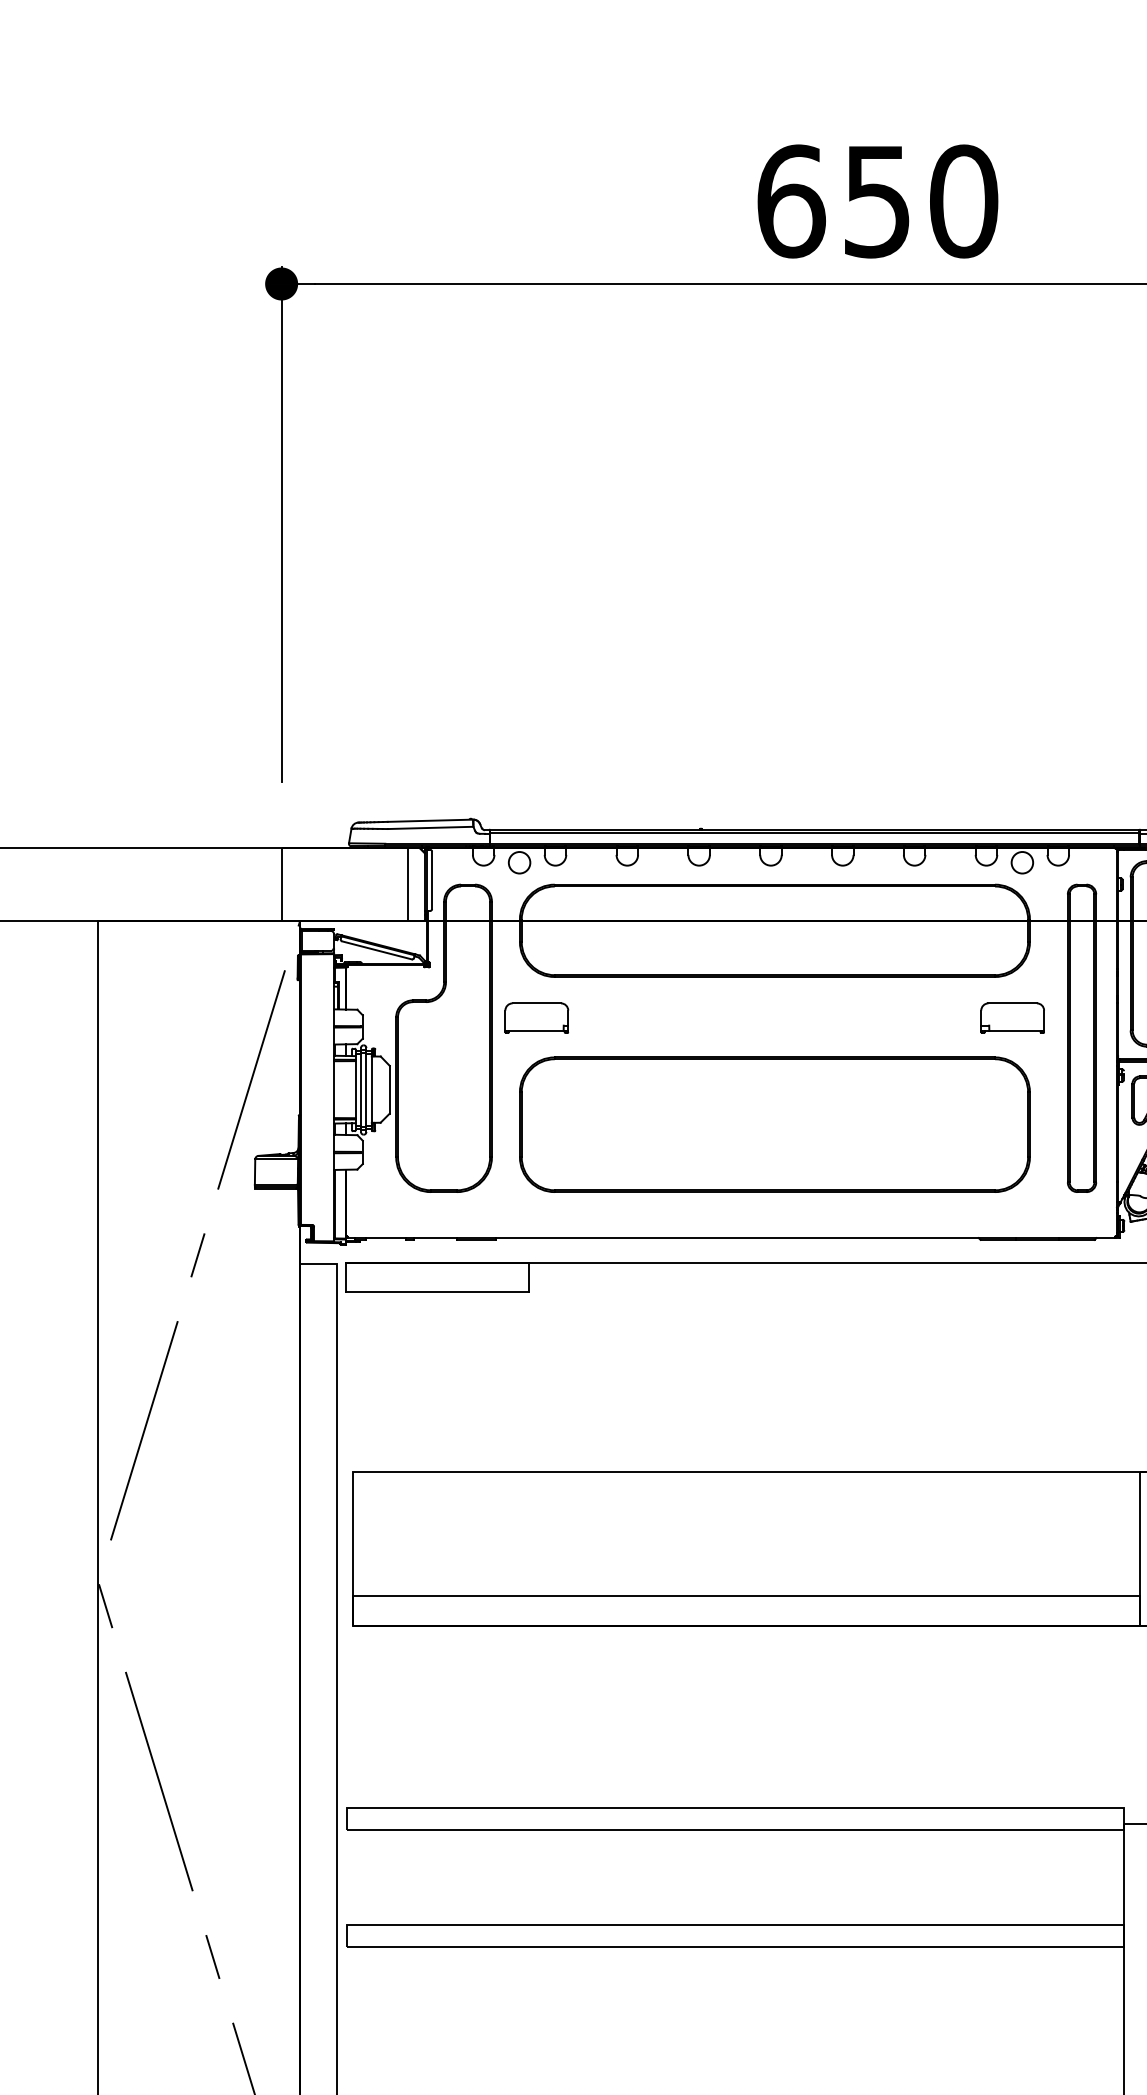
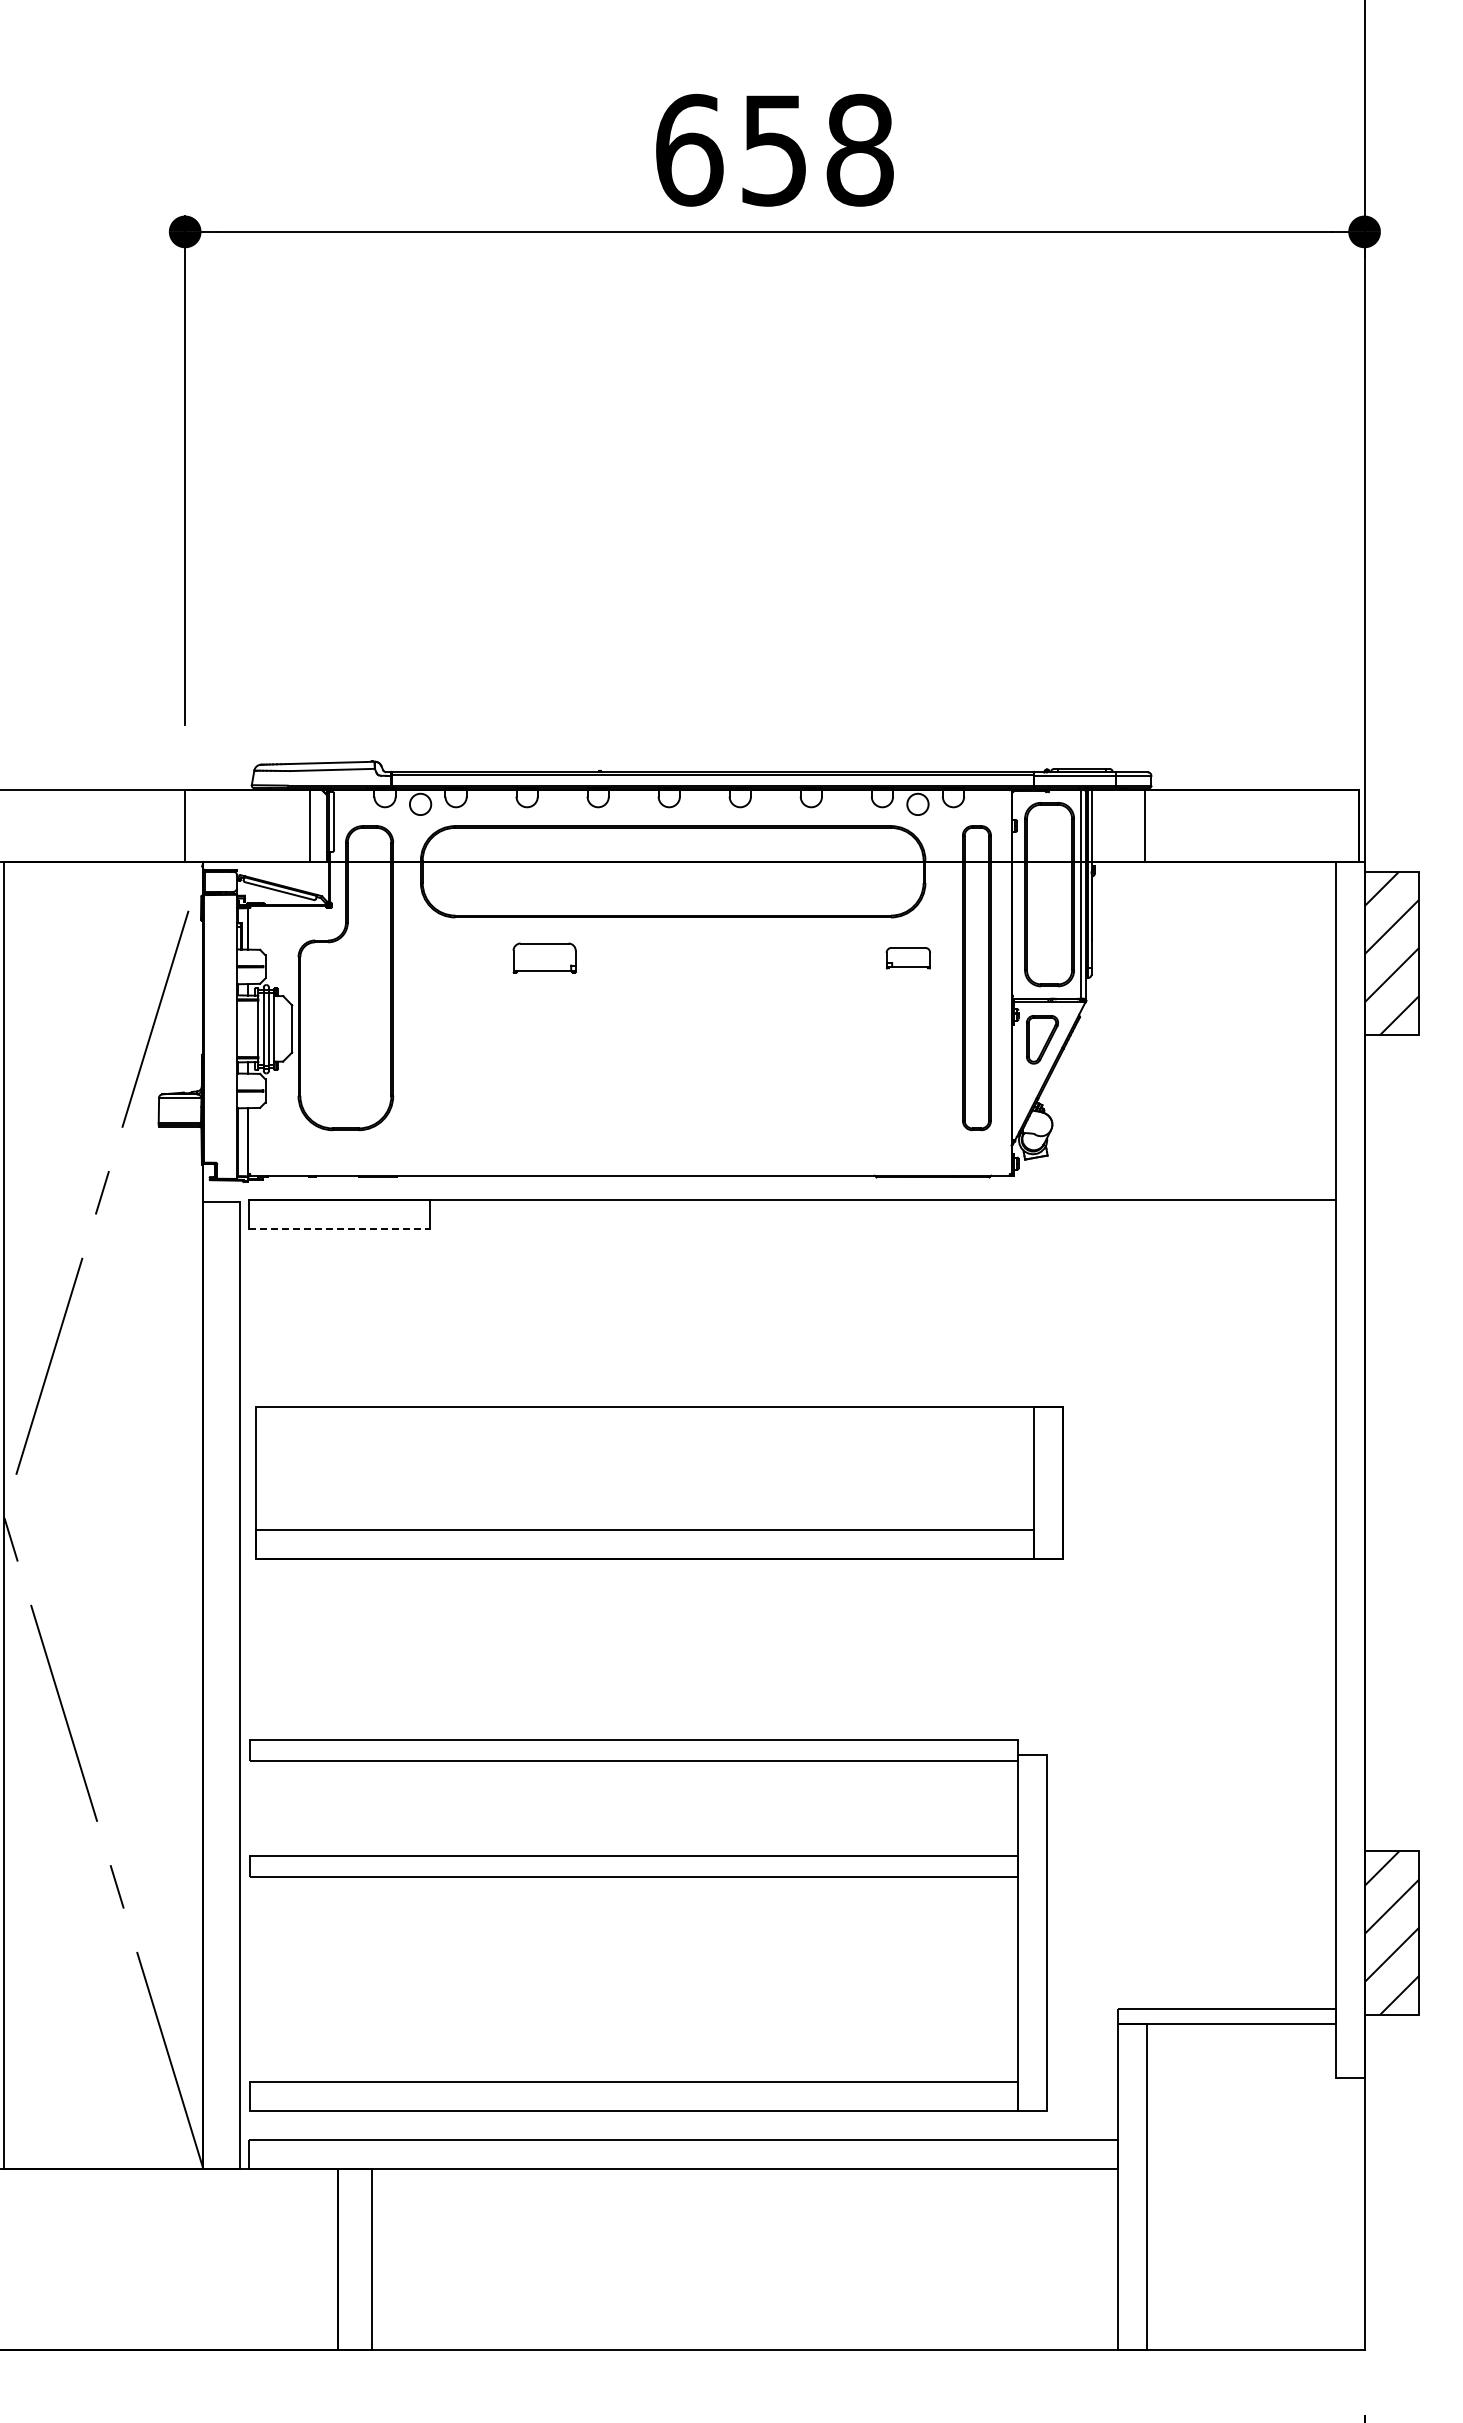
text: (964, 201) -> (860, 150), 650 -> 658
part: (536, 1017) -> (544, 957), moved
part: (1012, 1017) -> (908, 957), size x0.7
part: (775, 1124) -> (673, 1063), removed
line: (437, 1291) -> (339, 1228), solid -> dashed

